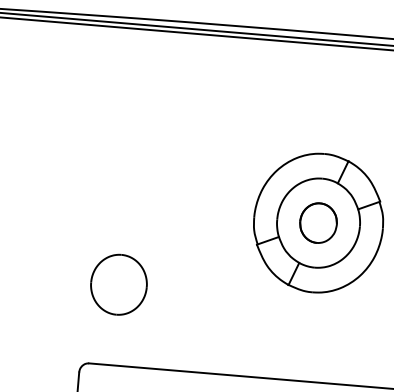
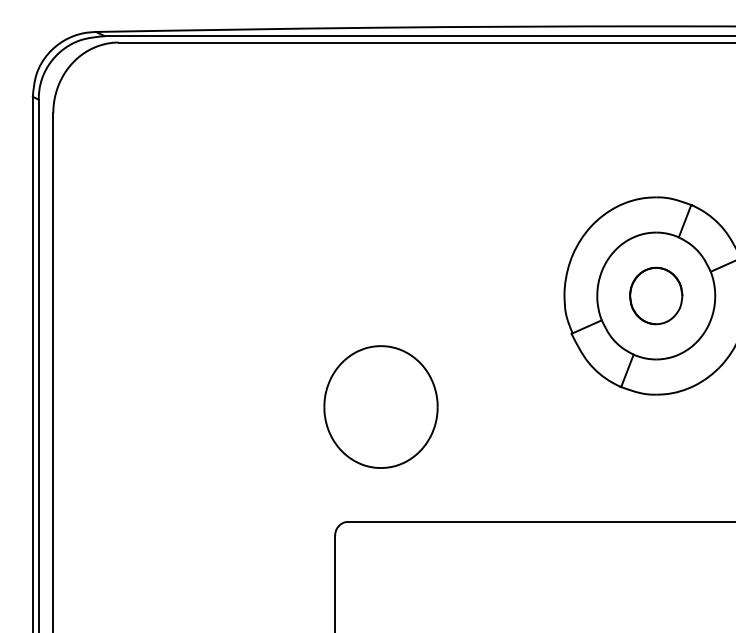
part: (118, 284) -> (380, 406), size x1.43

